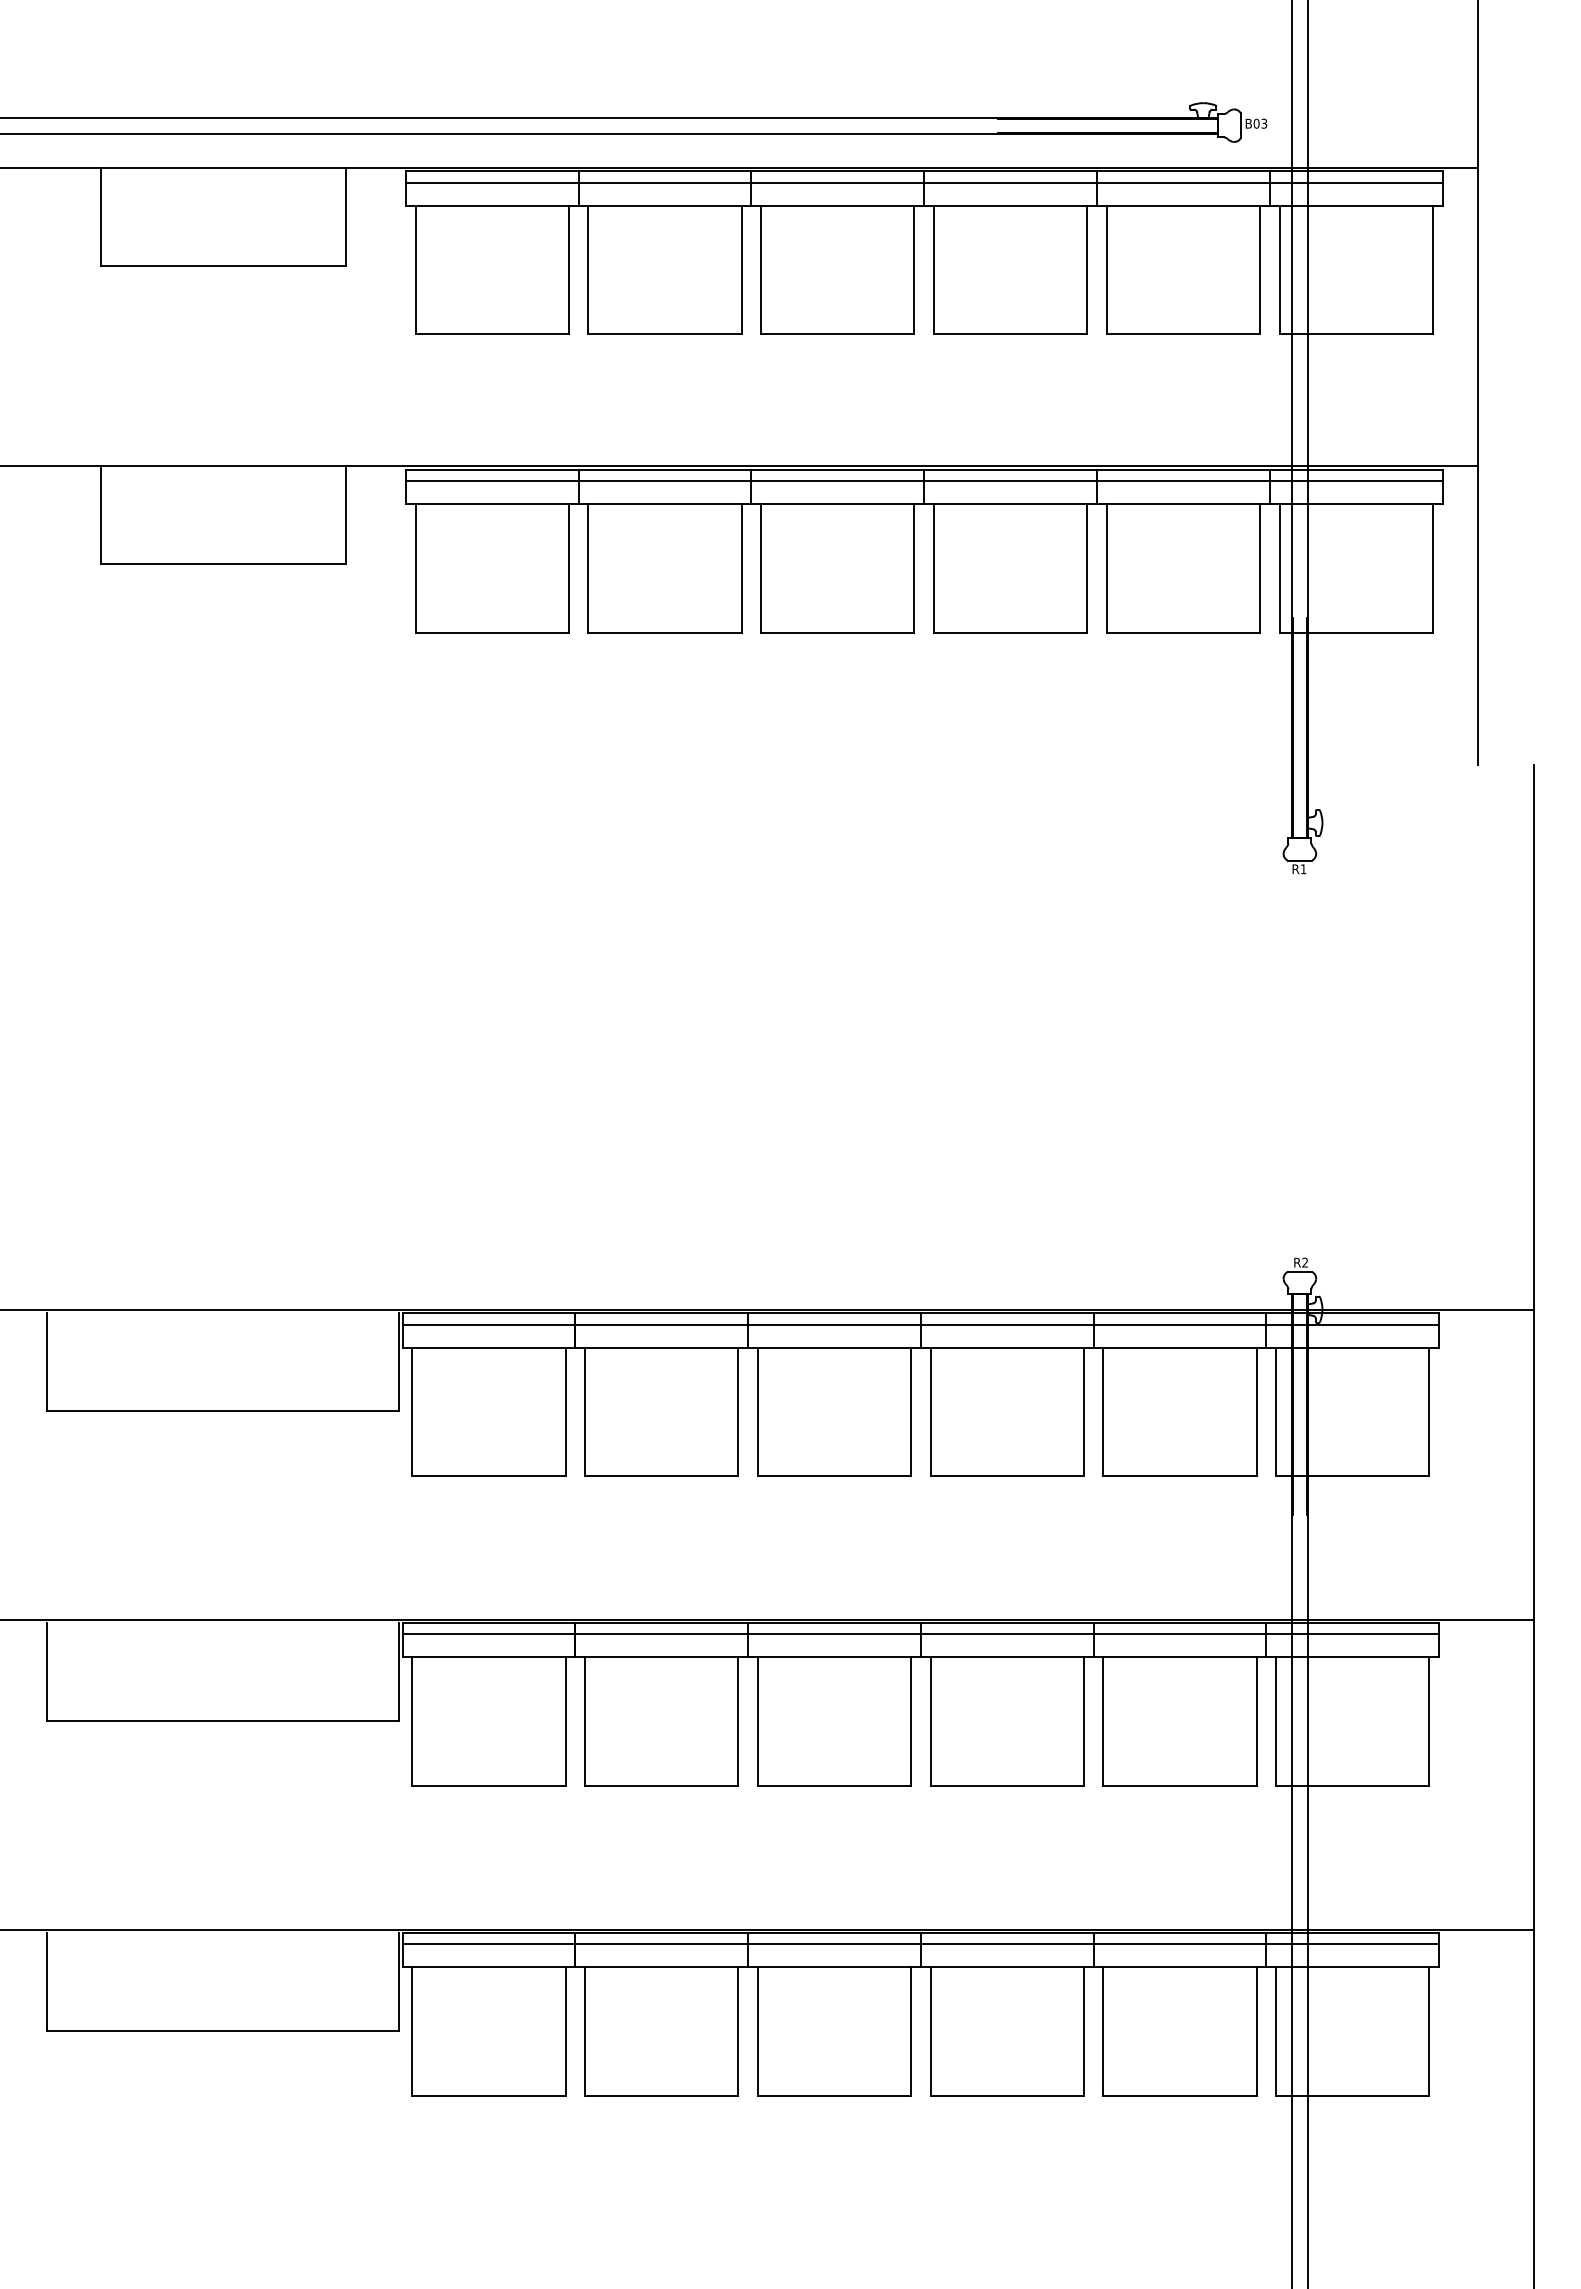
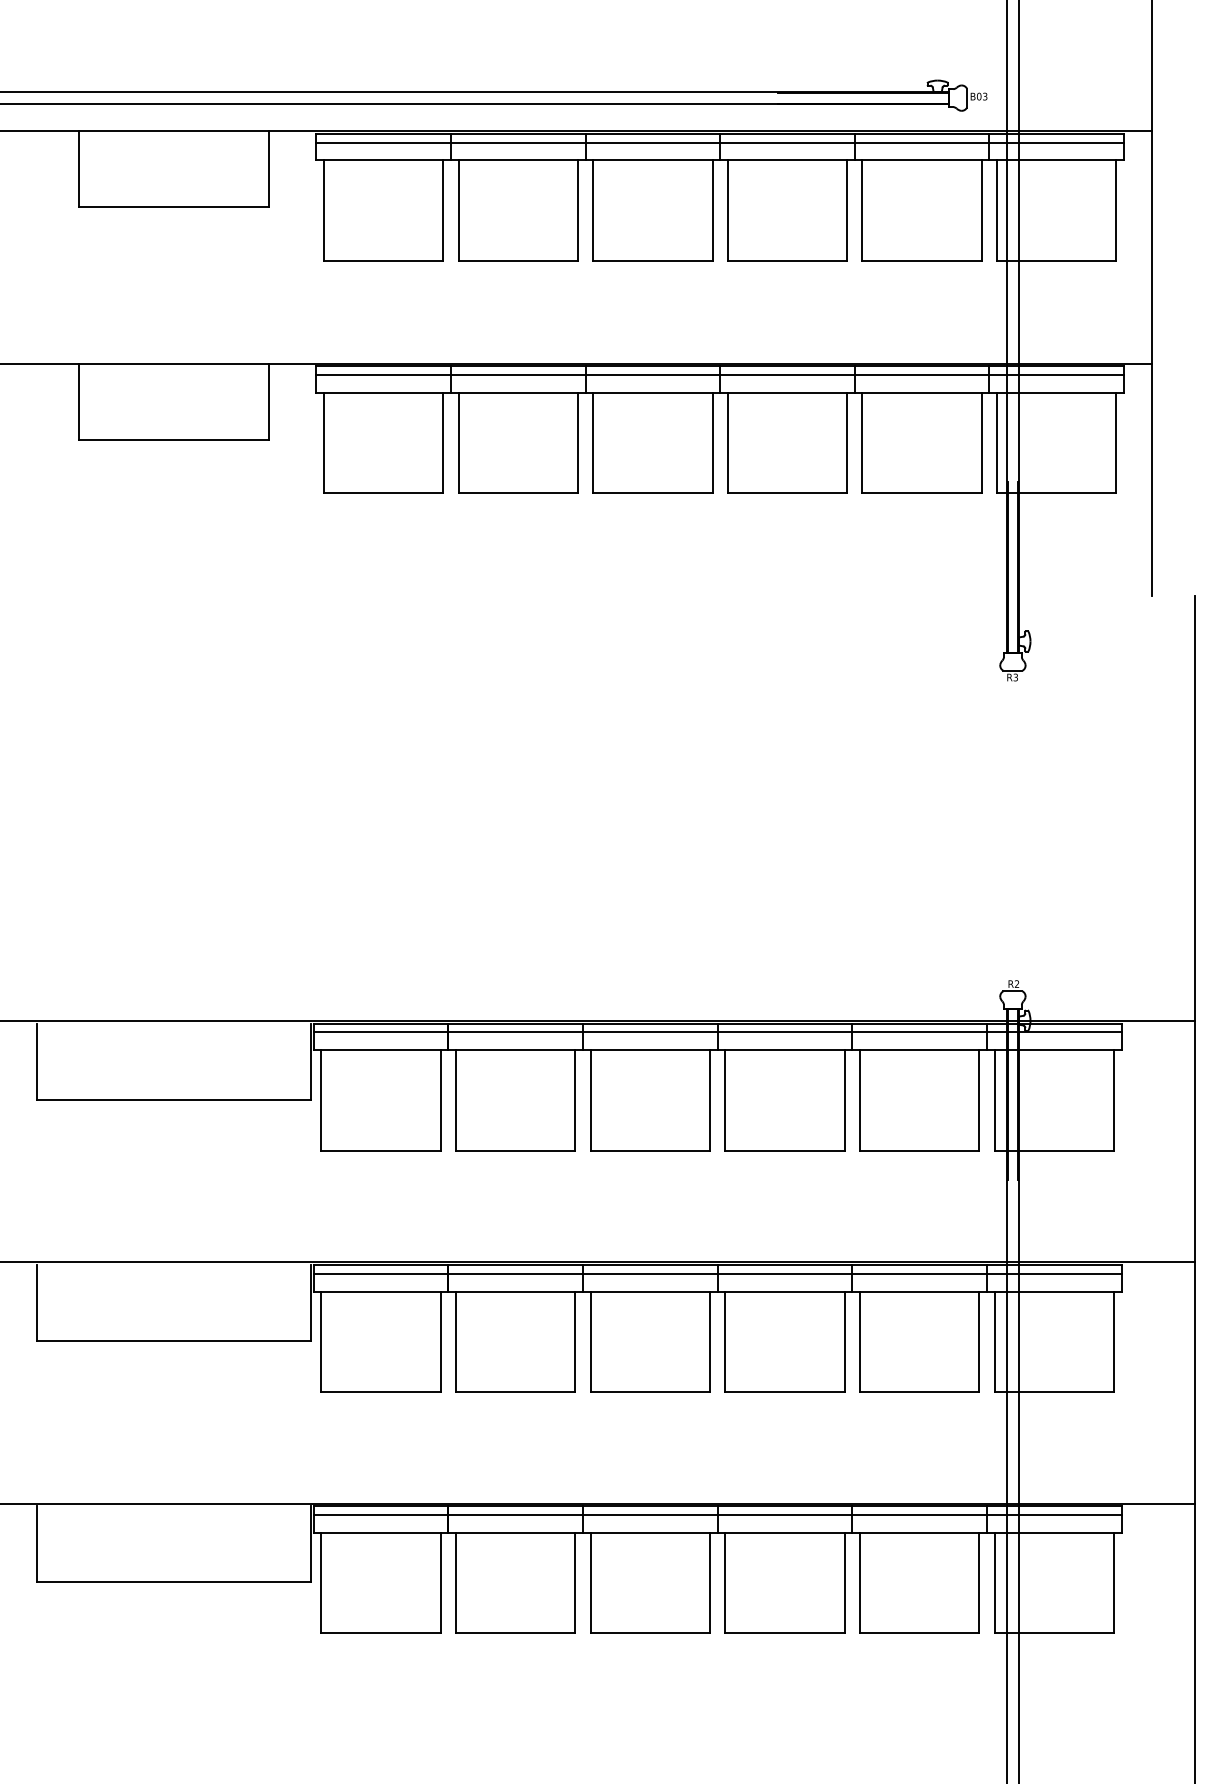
text: (1303, 869) -> (1015, 677), R1 -> R3

